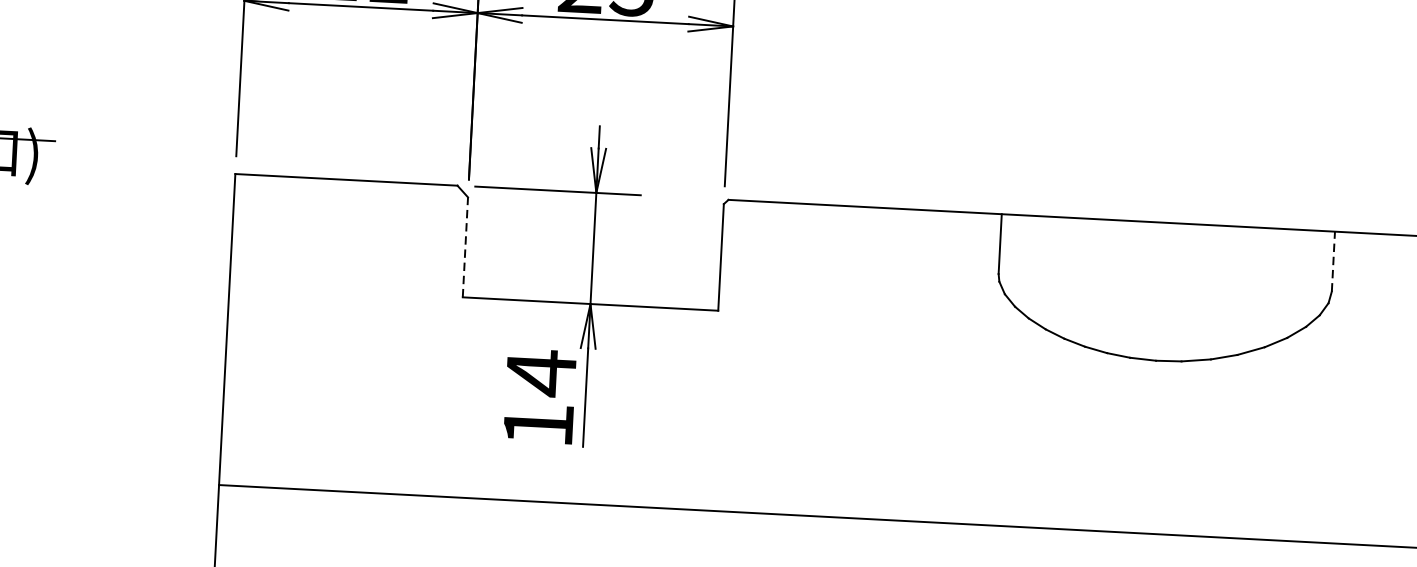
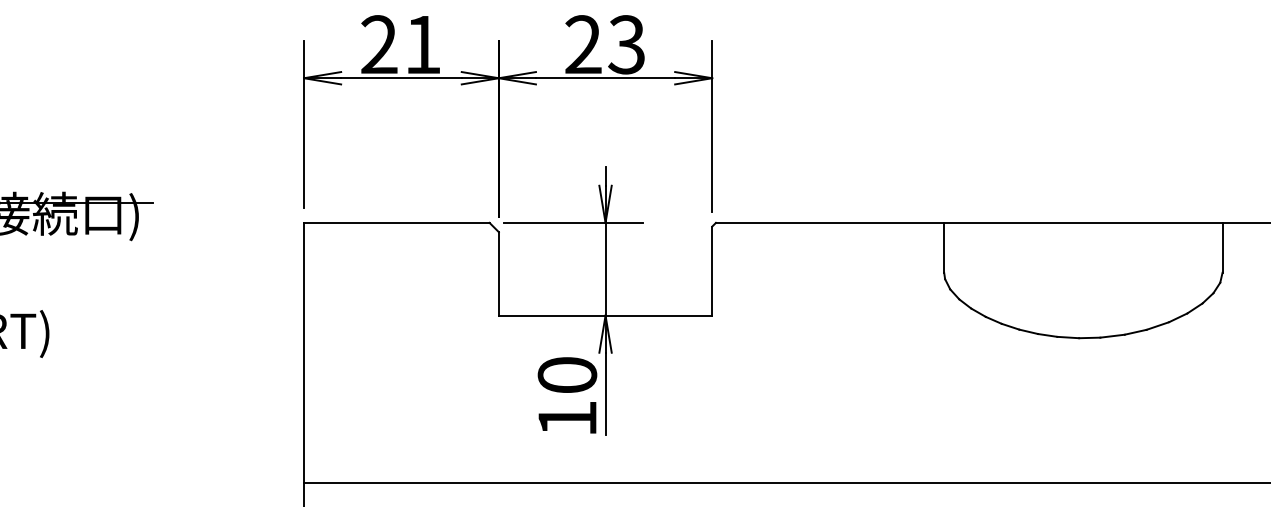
line: (464, 246) -> (498, 273), dashed -> solid
line: (1333, 261) -> (1222, 247), dashed -> solid
text: (541, 373) -> (567, 375), 14 -> 10

